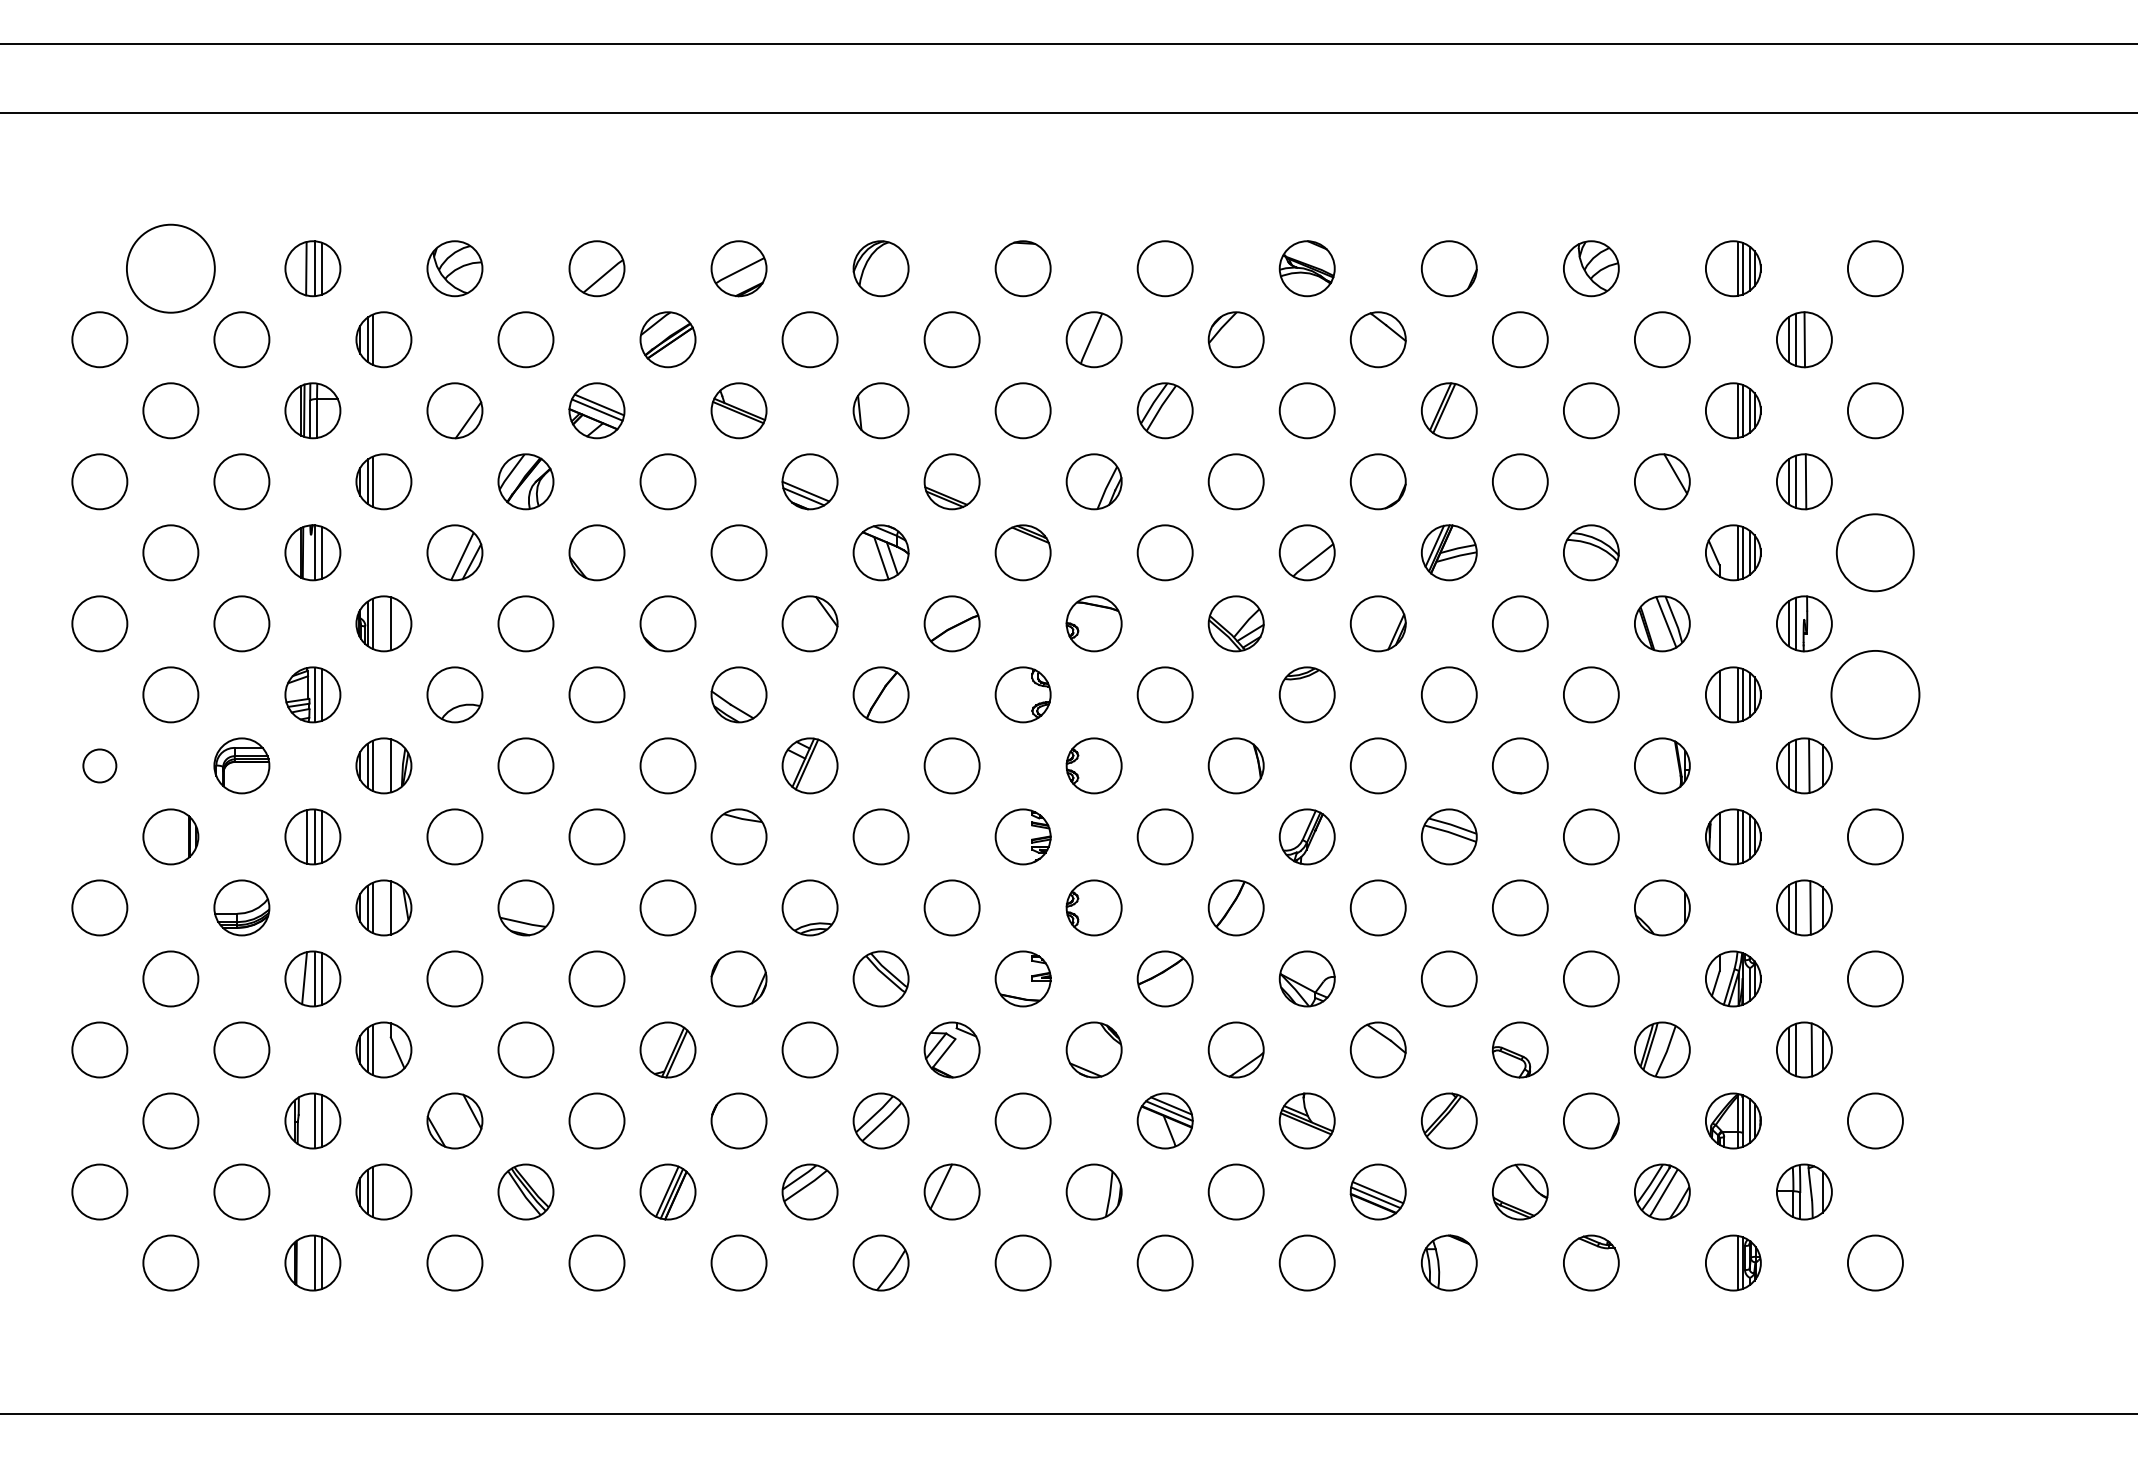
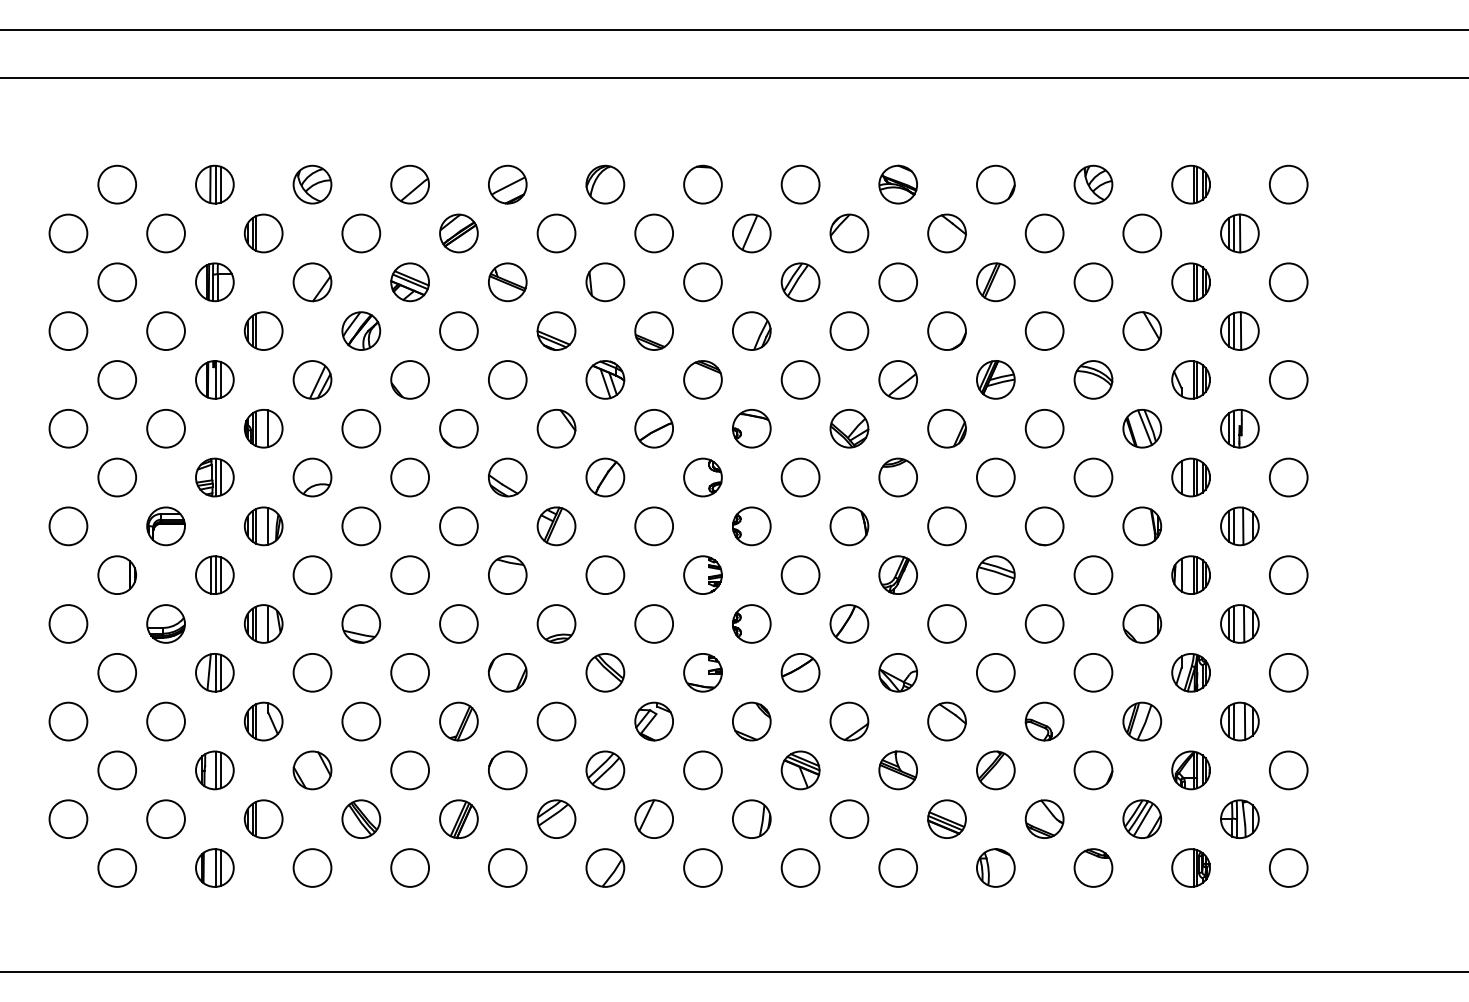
circle: (171, 268) -> (117, 184), size x0.62
circle: (1875, 552) -> (1288, 379), size x0.71
circle: (1875, 694) -> (1288, 477), size x0.62
circle: (99, 766) -> (68, 526), size x1.67

